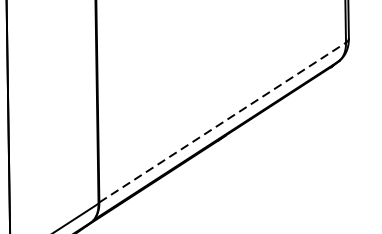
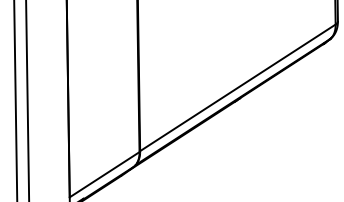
line: (223, 122) -> (238, 87), dashed -> solid

